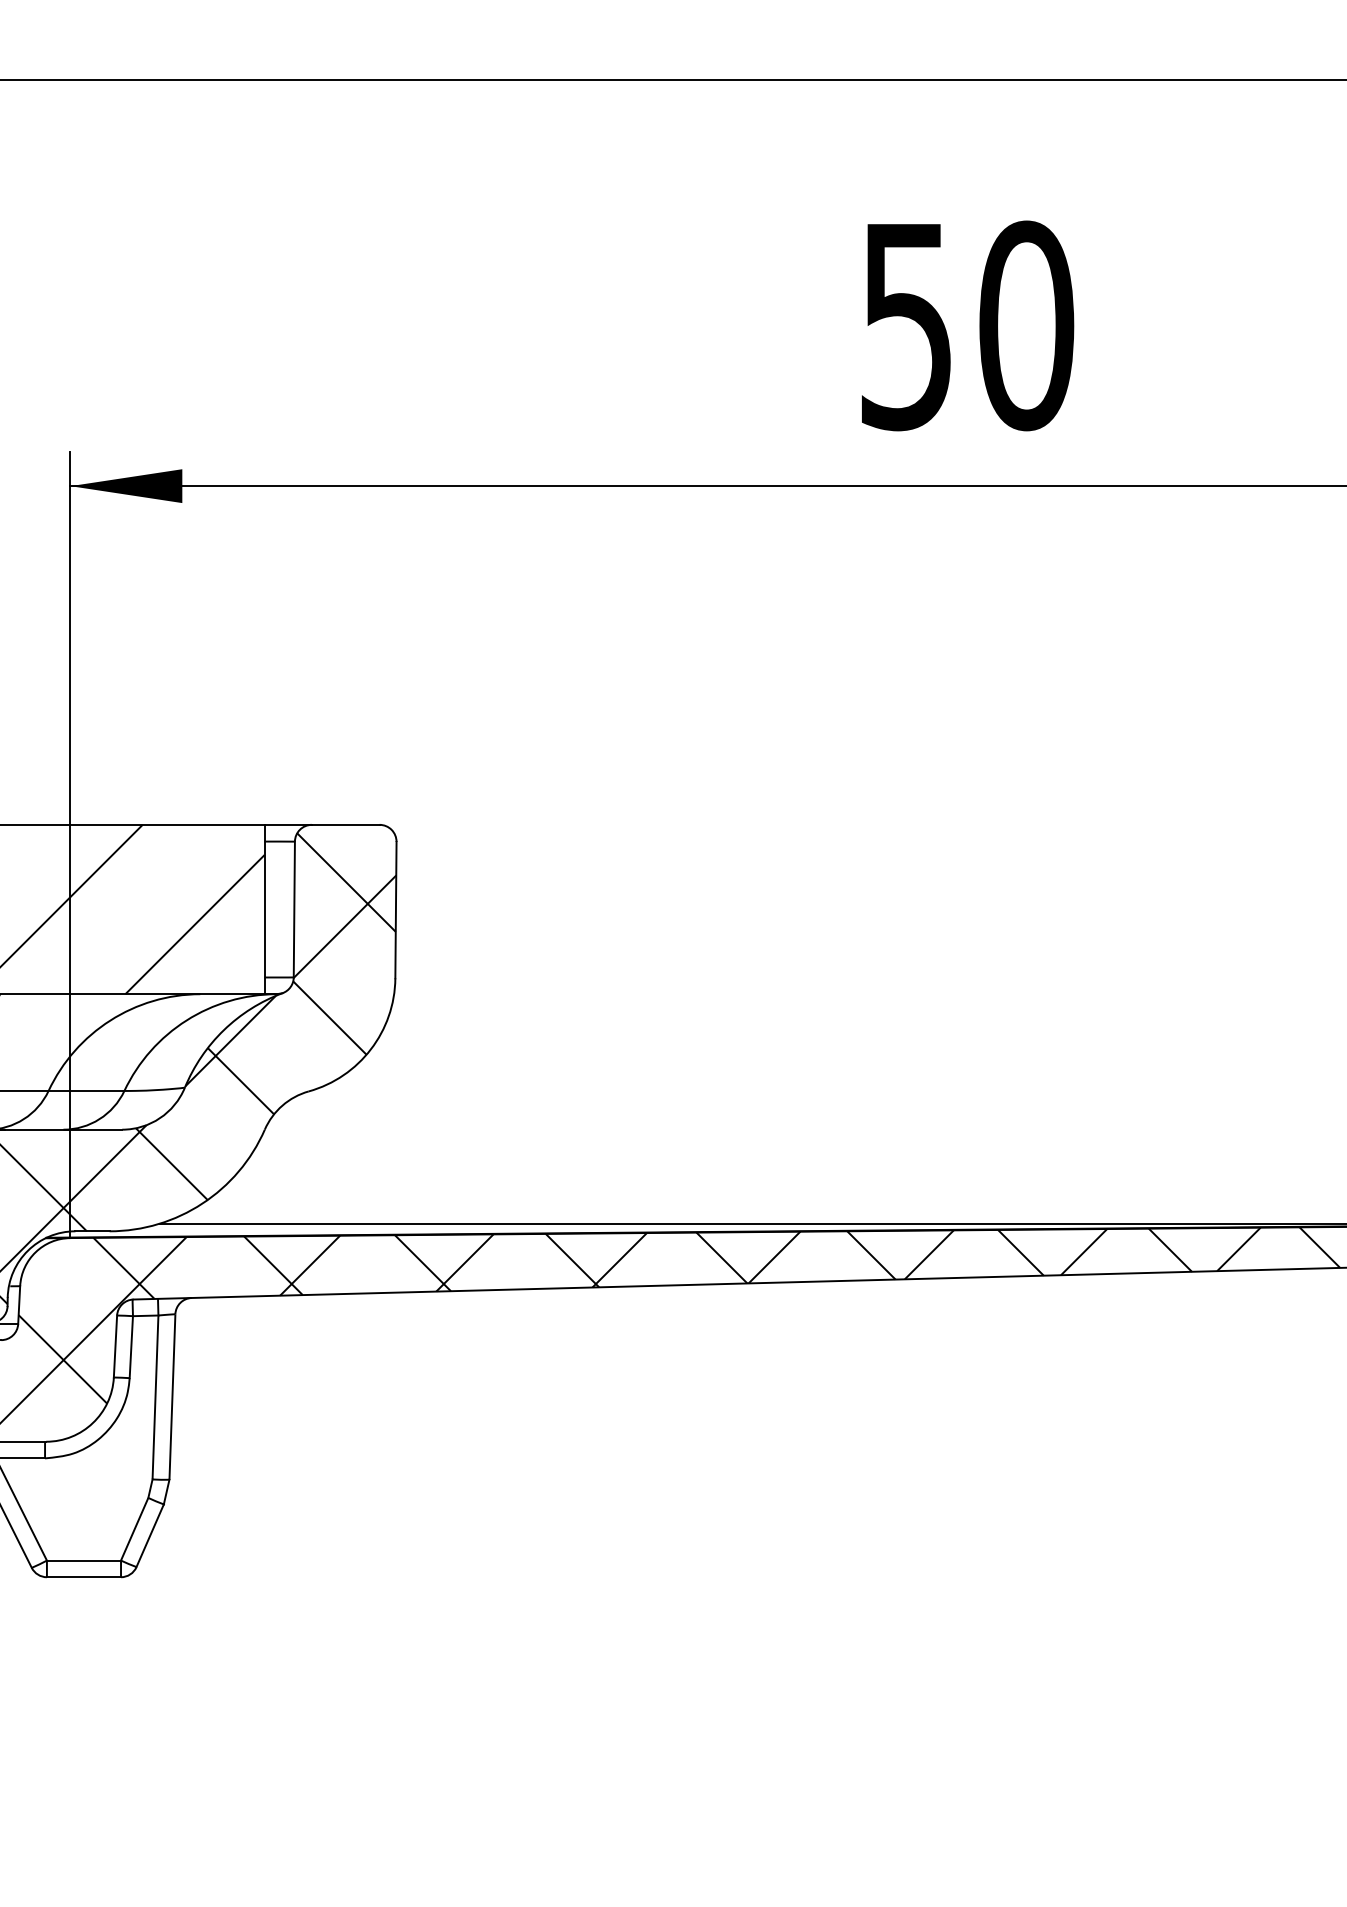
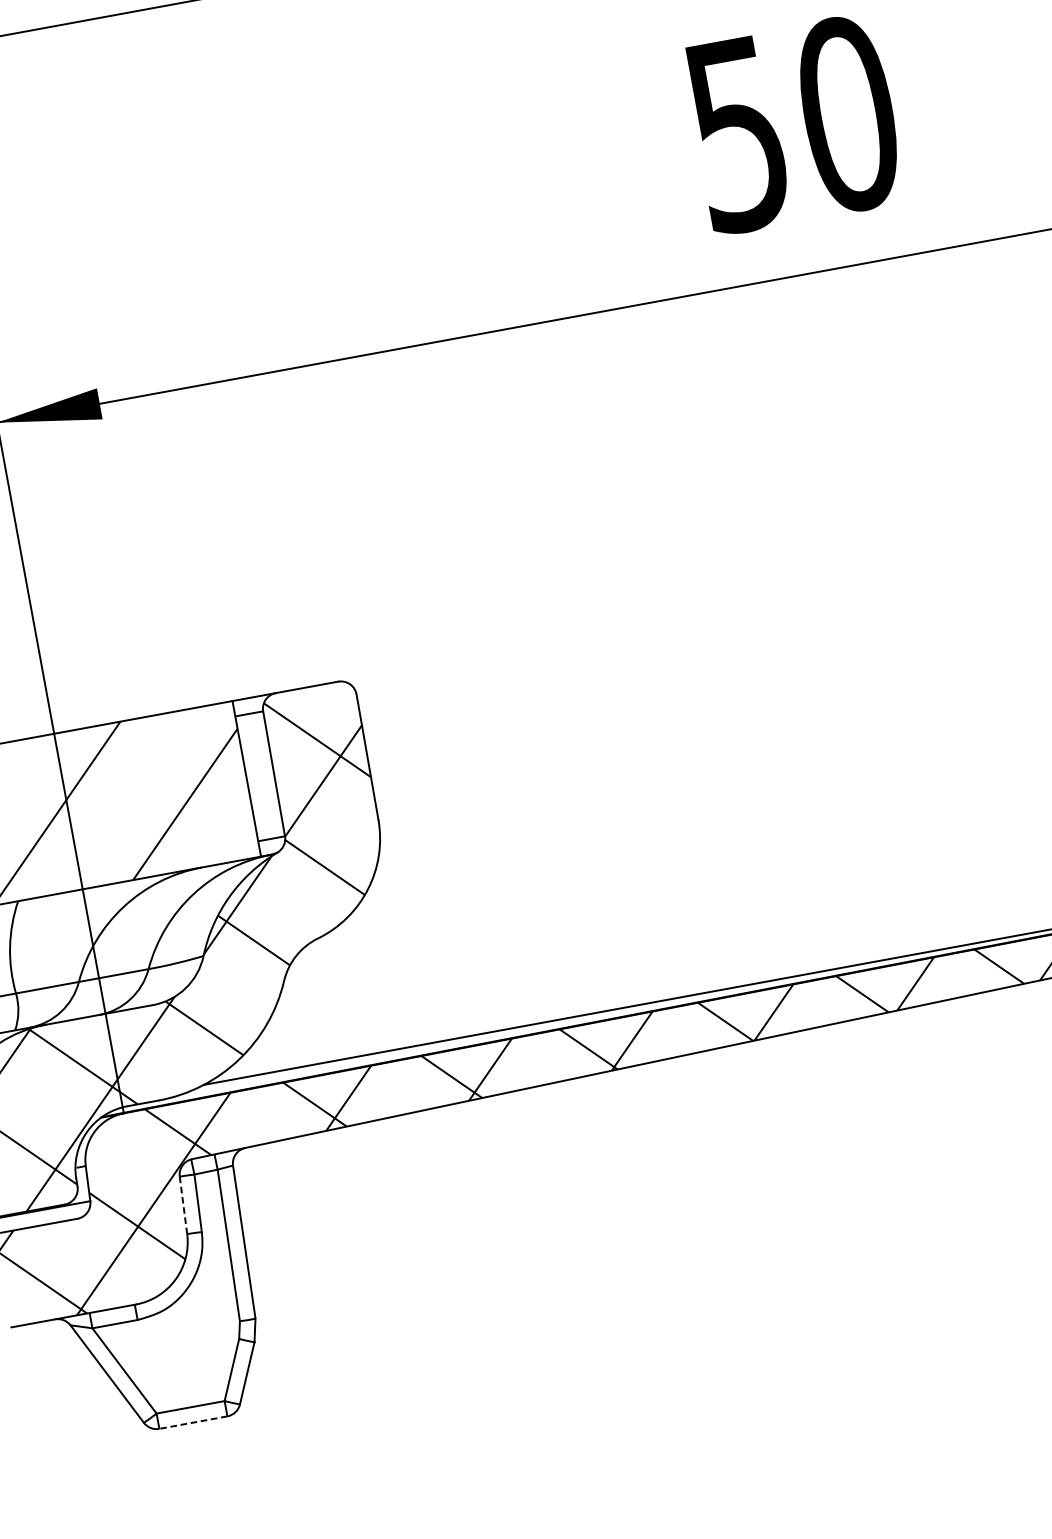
line: (115, 1347) -> (183, 1206), solid -> dashed
line: (83, 1577) -> (193, 1422), solid -> dashed

